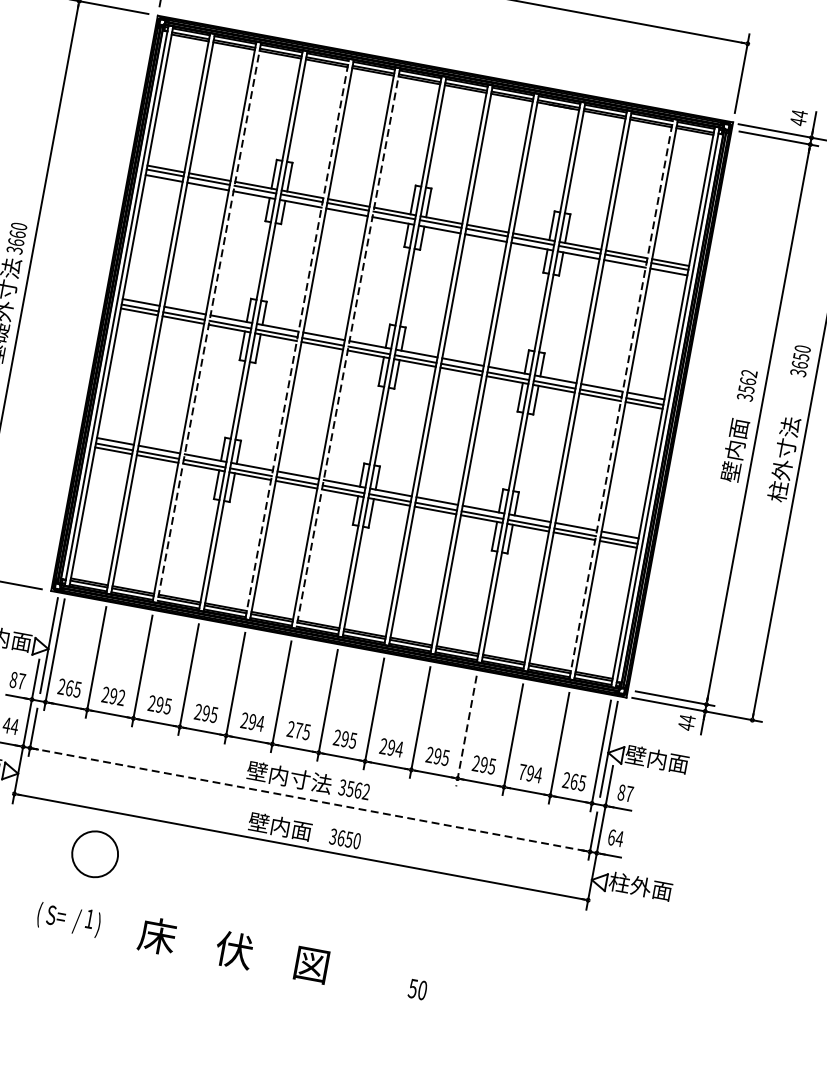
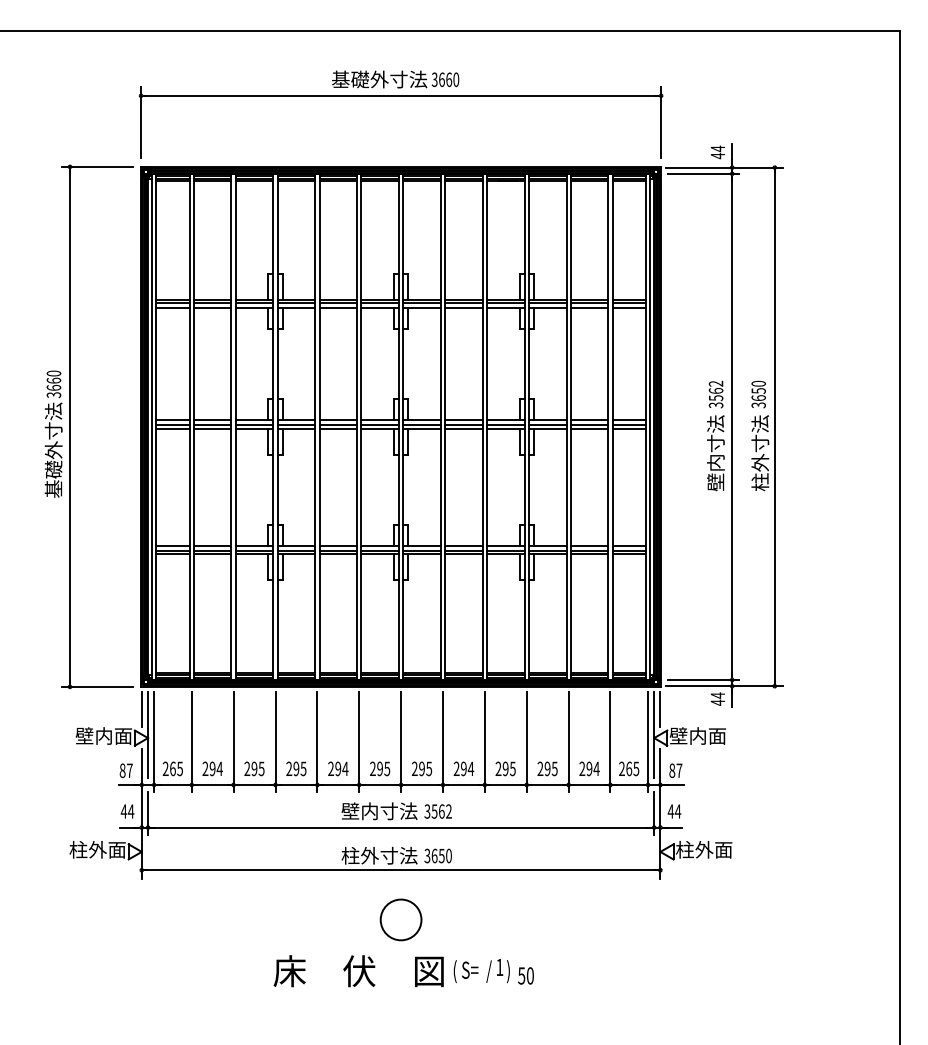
line: (208, 323) -> (235, 427), dashed -> solid
line: (297, 338) -> (315, 426), dashed -> solid
line: (348, 349) -> (361, 427), dashed -> solid
text: (800, 360) -> (758, 394), moved
line: (621, 398) -> (608, 426), dashed -> solid
text: (734, 450) -> (715, 453), 壁内面 -> 壁内寸法
line: (47, 616) -> (141, 709), added
text: (121, 697) -> (219, 768), 292 -> 294
line: (621, 722) -> (660, 709), added
text: (299, 730) -> (380, 768), 275 -> 295
line: (466, 731) -> (526, 742), dashed -> solid
text: (522, 771) -> (582, 768), 794 -> 294
line: (310, 799) -> (401, 827), dashed -> solid
text: (280, 826) -> (379, 855), 壁内面 -> 柱外寸法
text: (611, 837) -> (670, 811), 64 -> 44
circle: (94, 853) -> (400, 919), moved
text: (68, 919) -> (481, 971), moved

